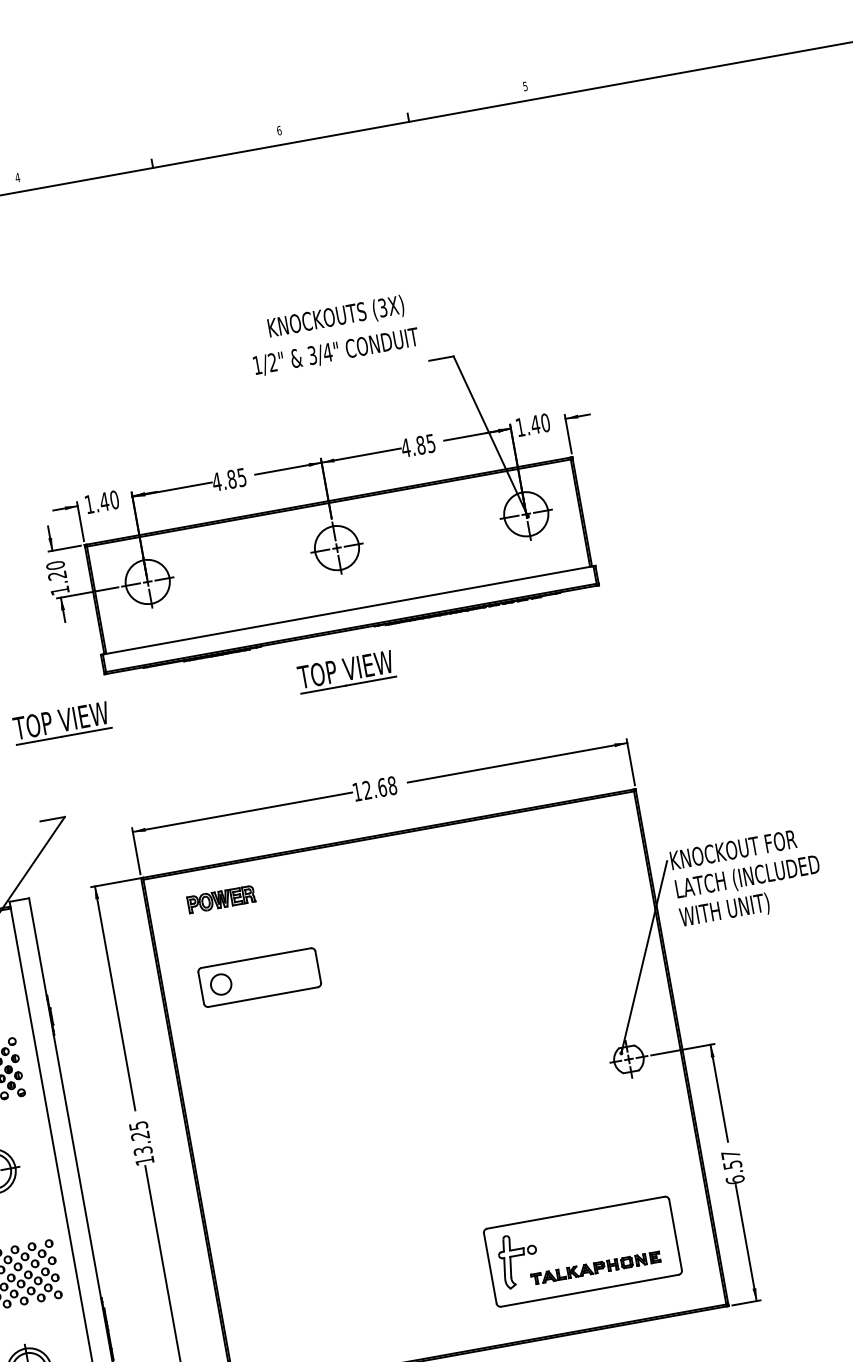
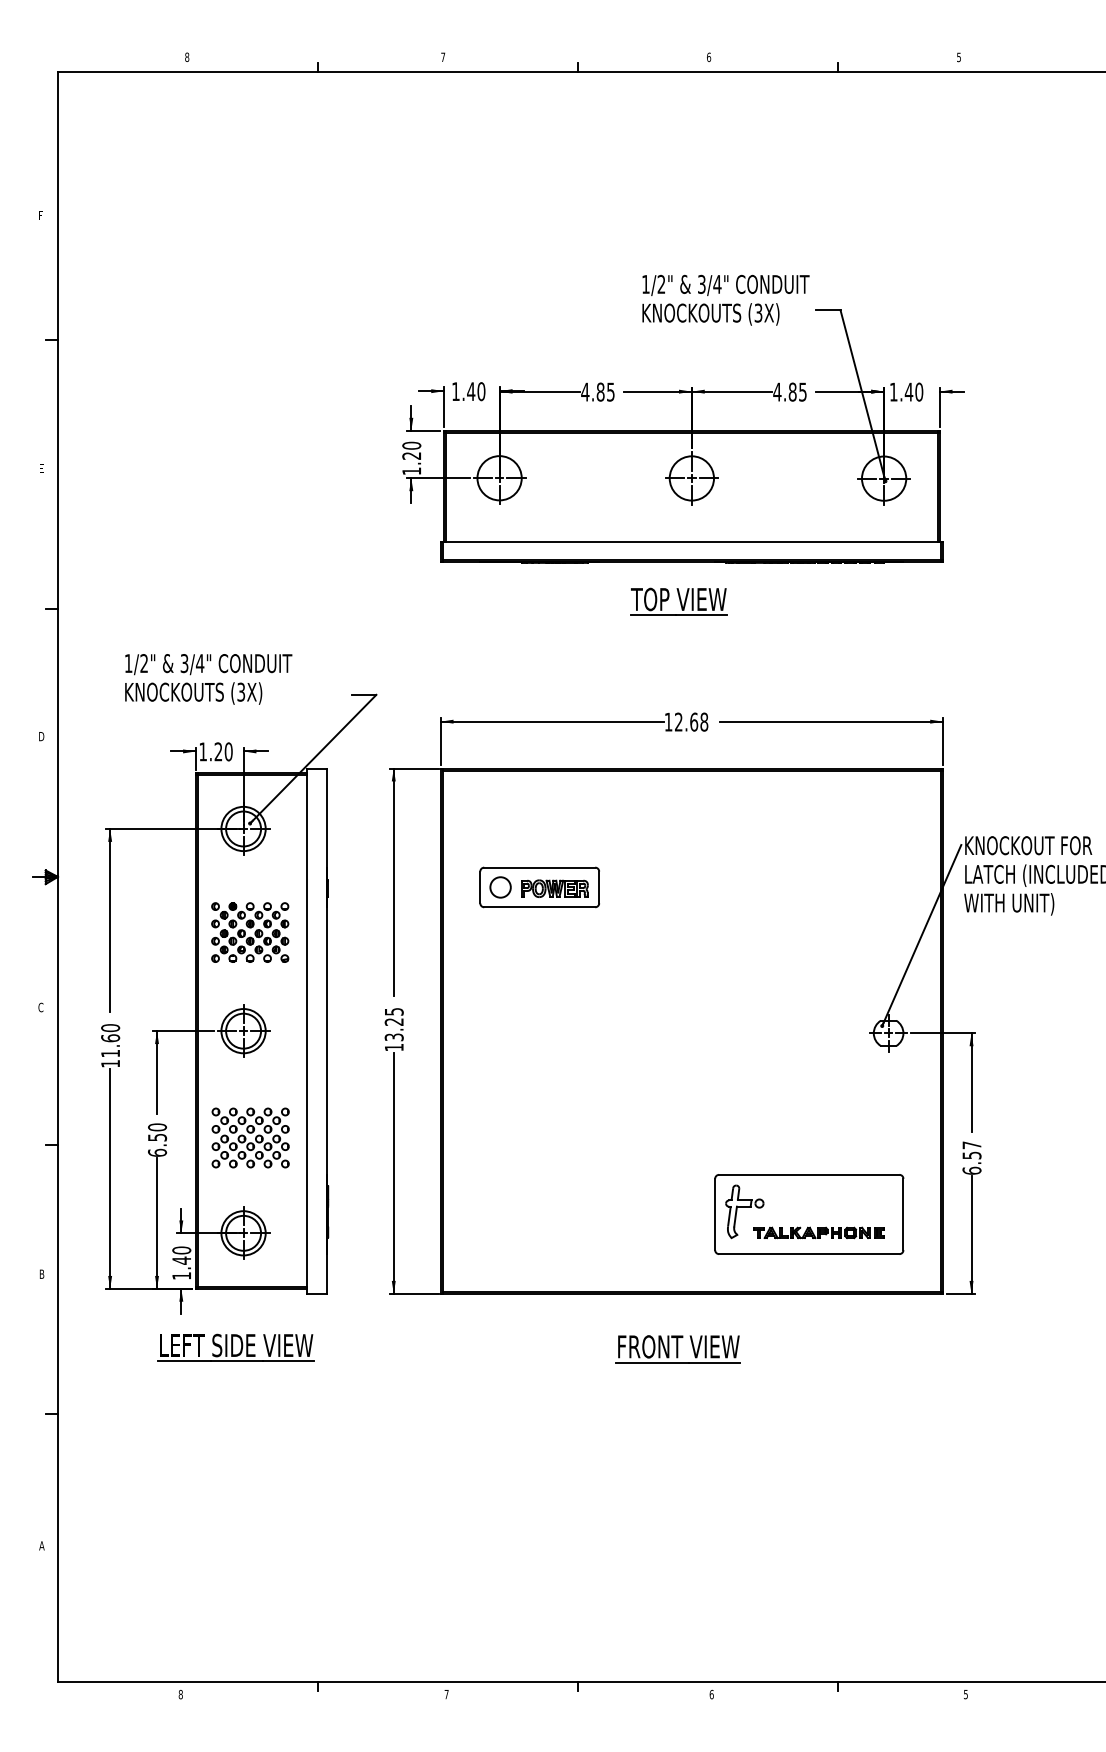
text: (17, 176) -> (443, 56), 4 -> 7
text: (335, 317) -> (710, 314), moved
part: (61, 722) -> (389, 601), removed
part: (221, 899) -> (554, 888), moved

